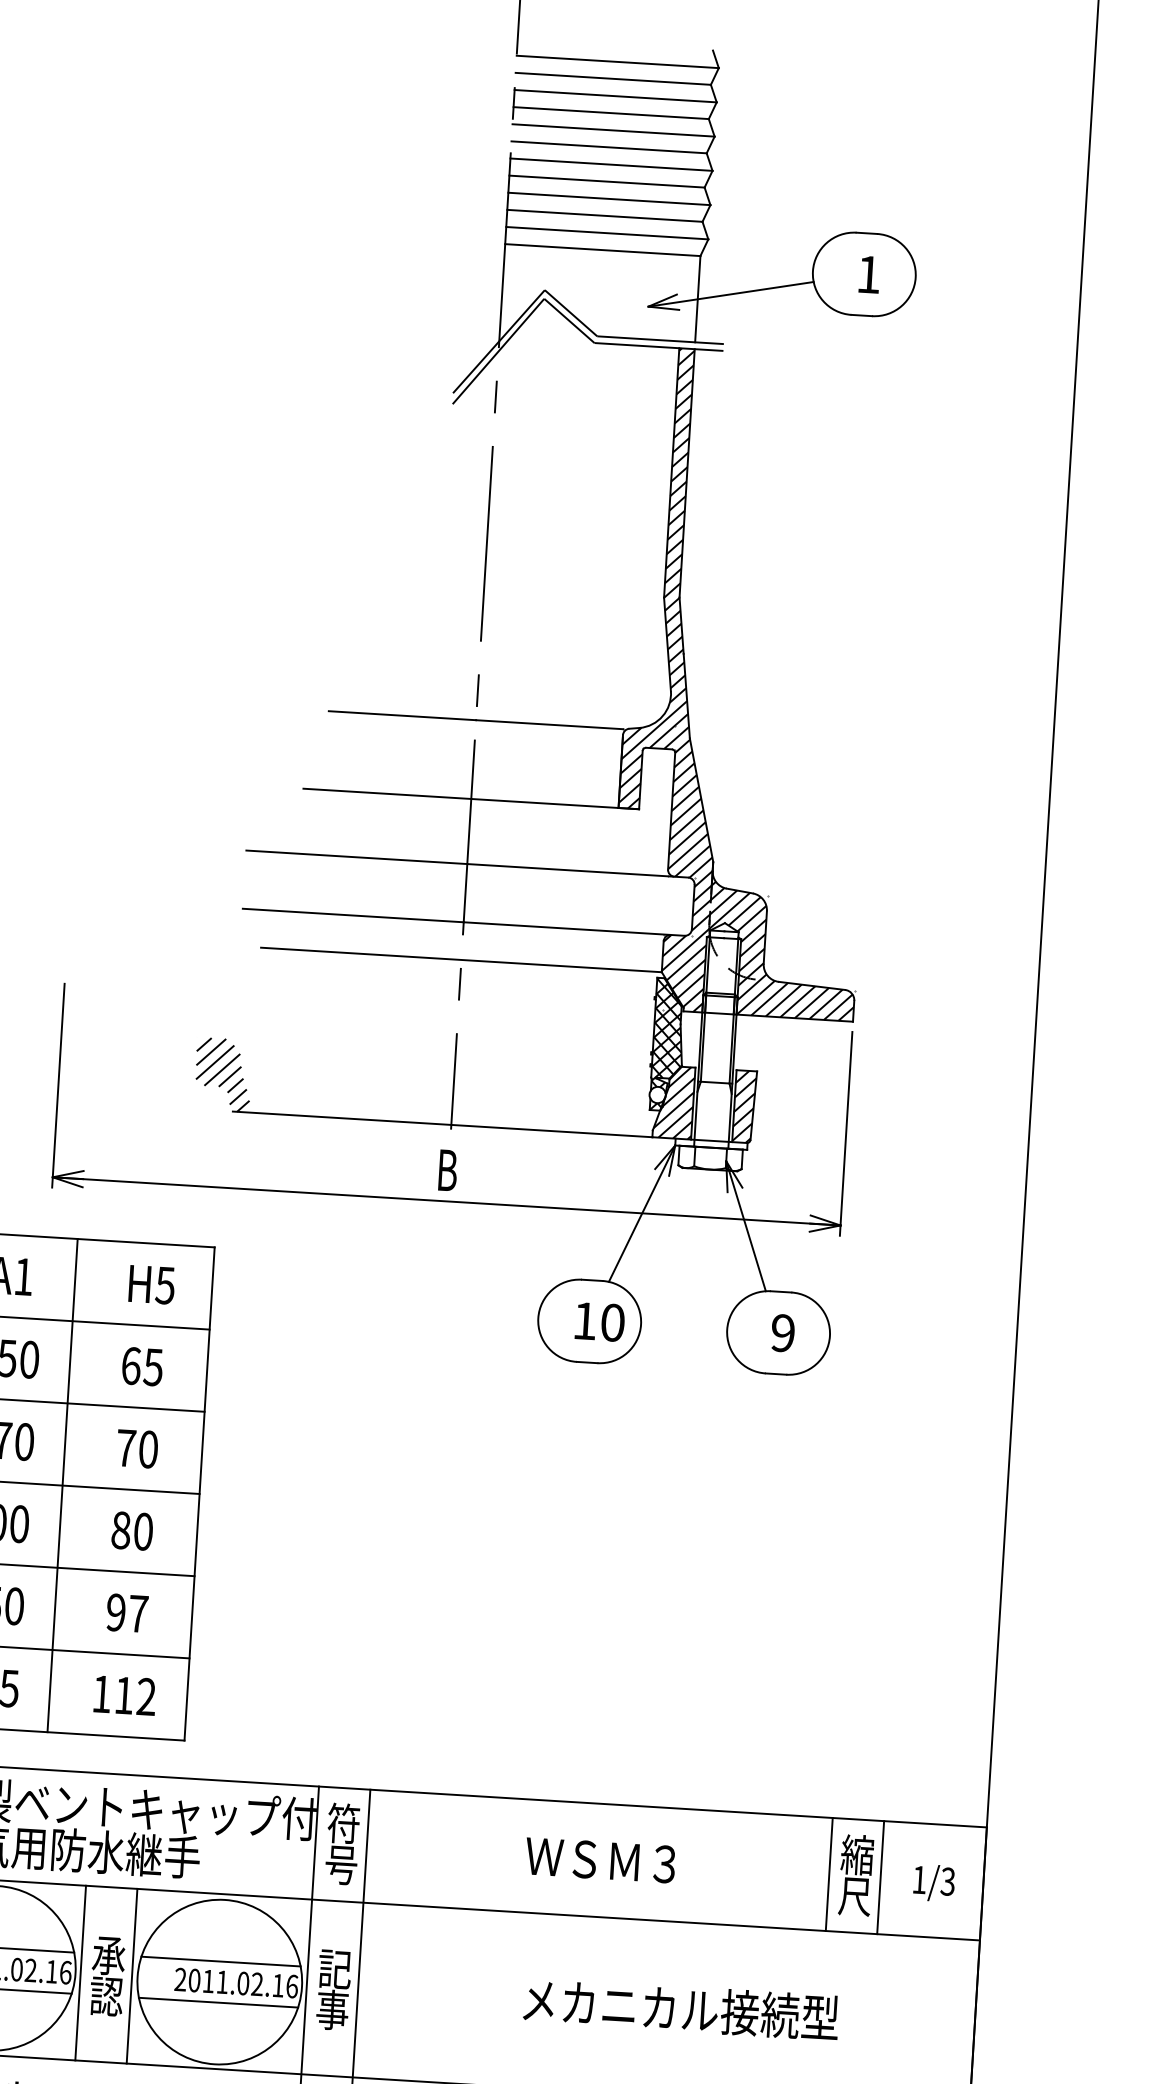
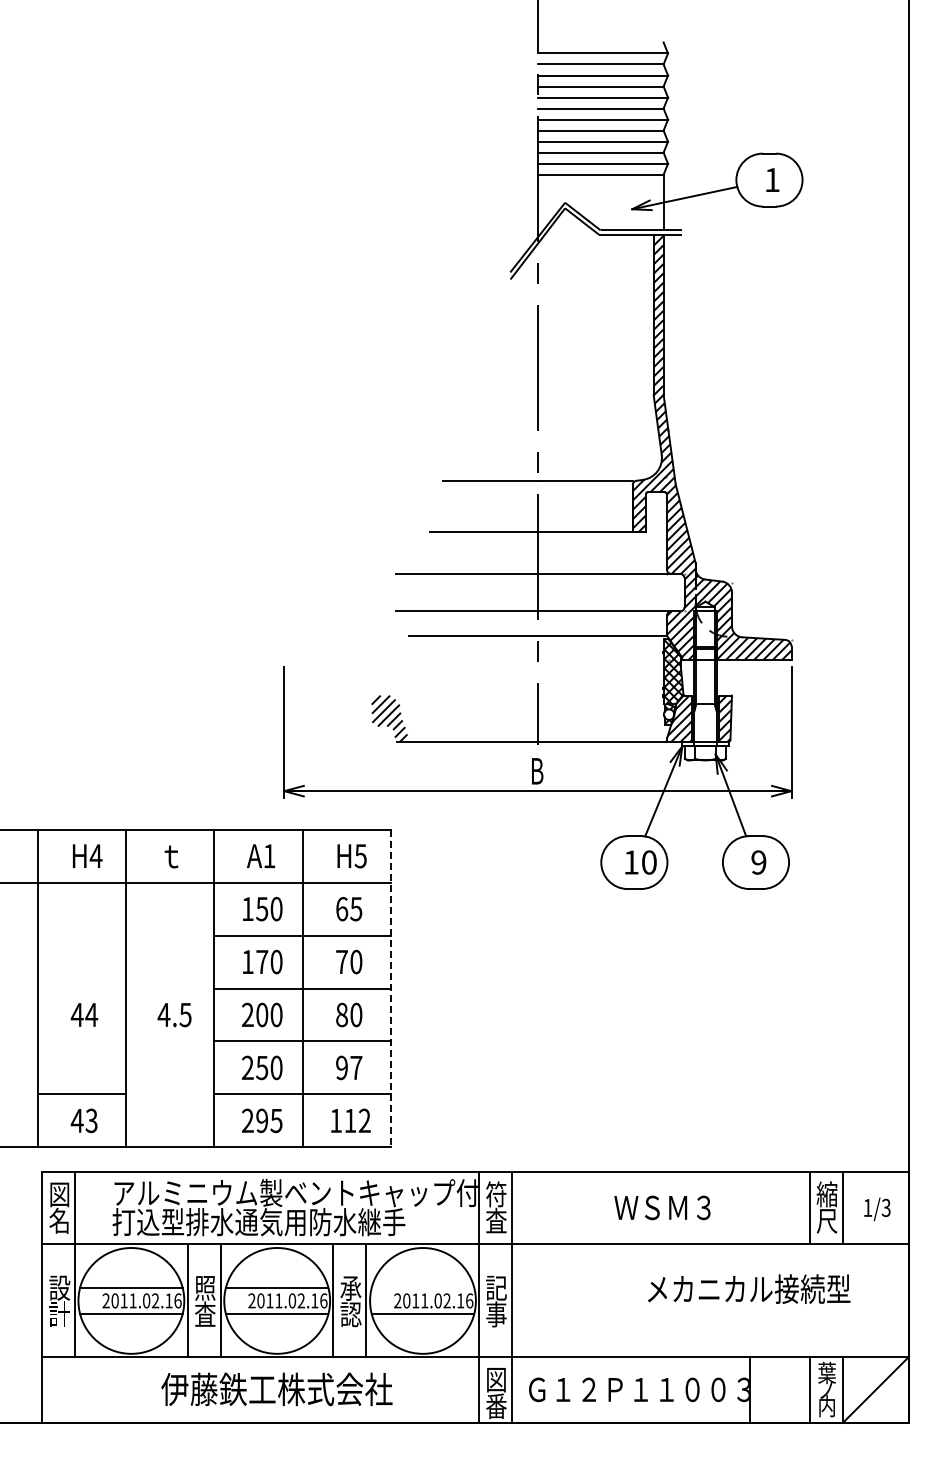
line: (199, 1493) -> (390, 988), solid -> dashed
text: (341, 1864) -> (496, 1220), 号 -> 査
line: (220, 1961) -> (422, 1287), removed
text: (681, 2008) -> (749, 1288), moved

